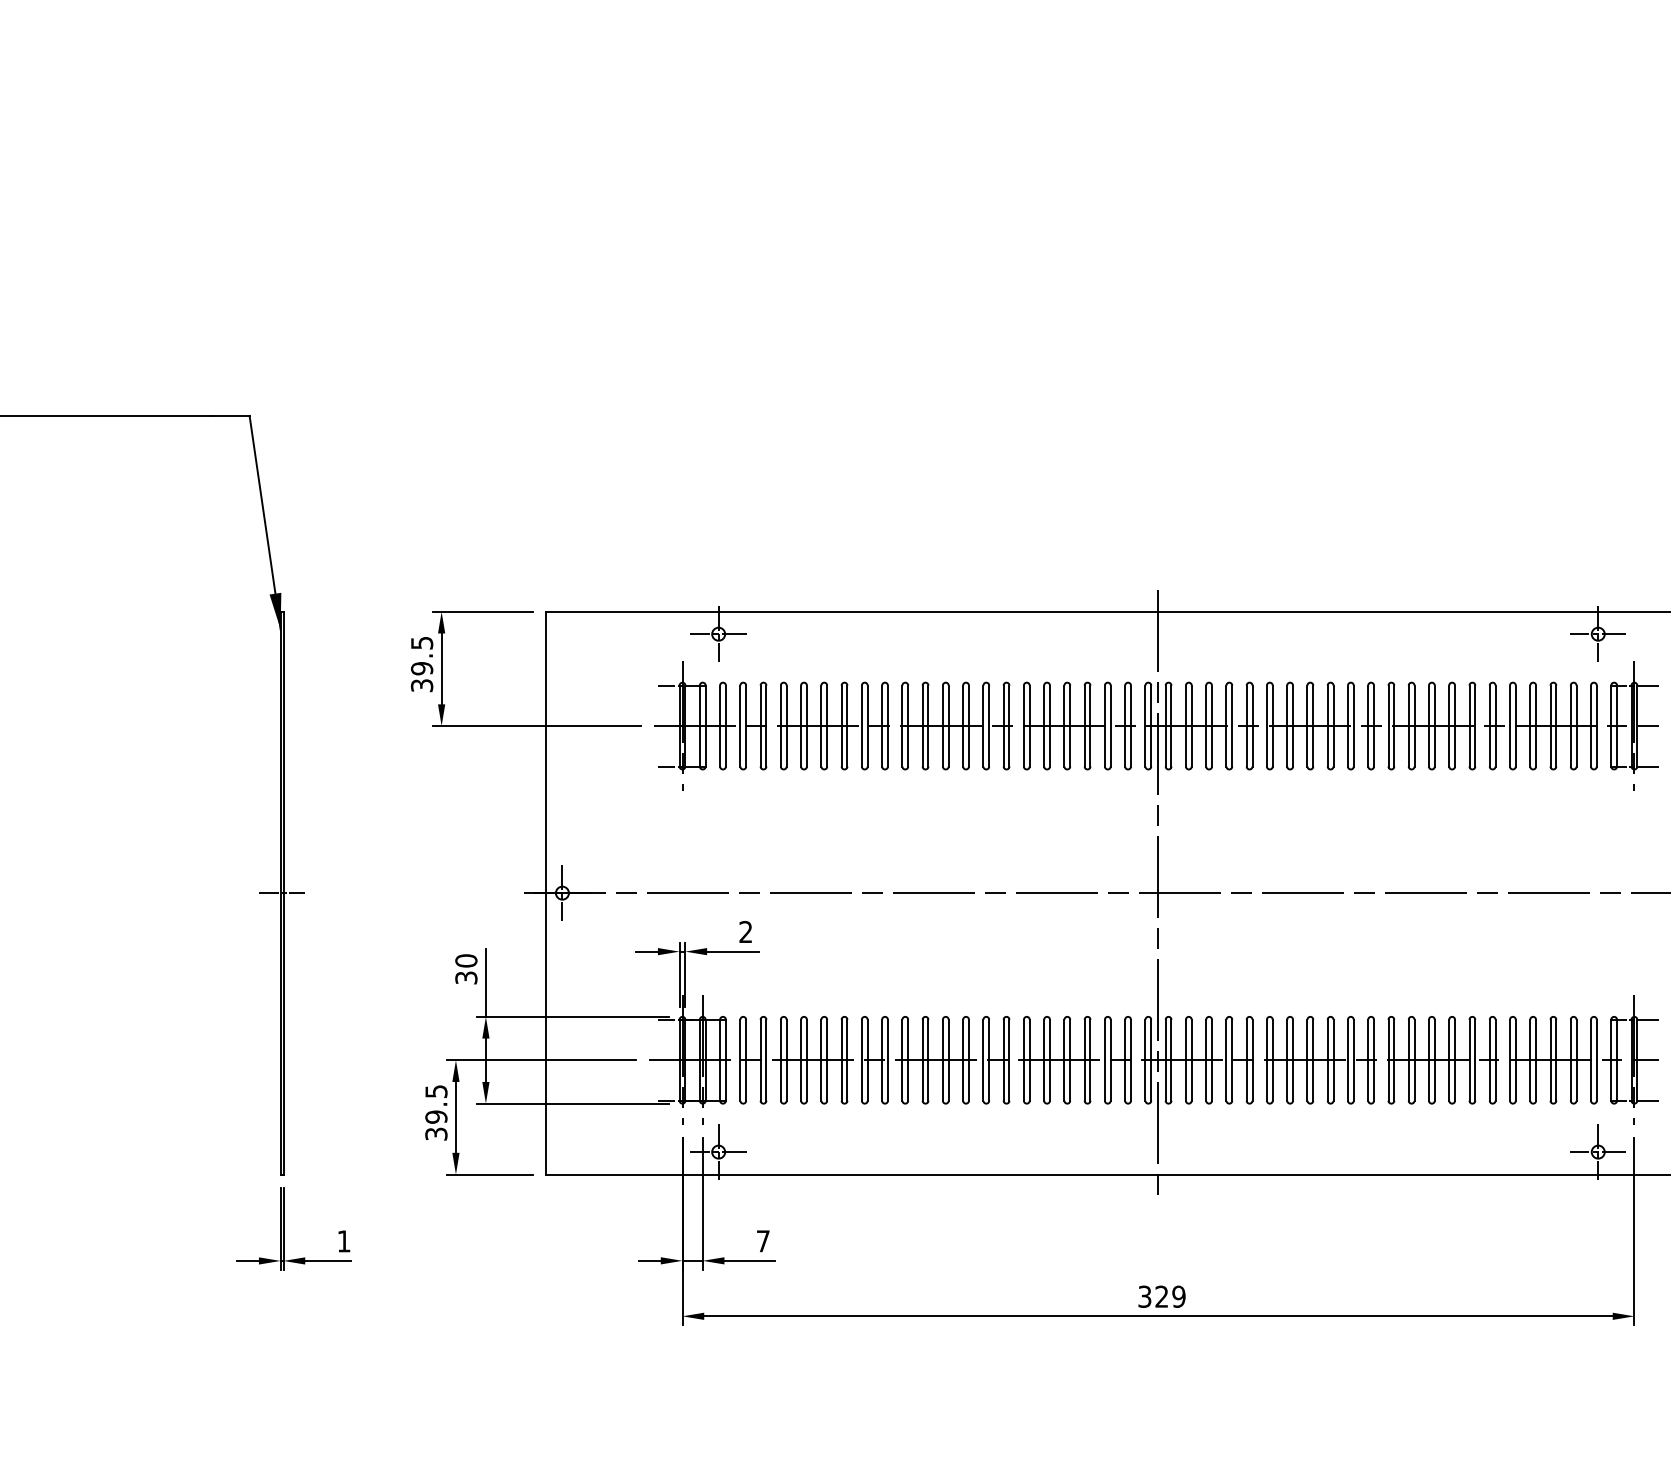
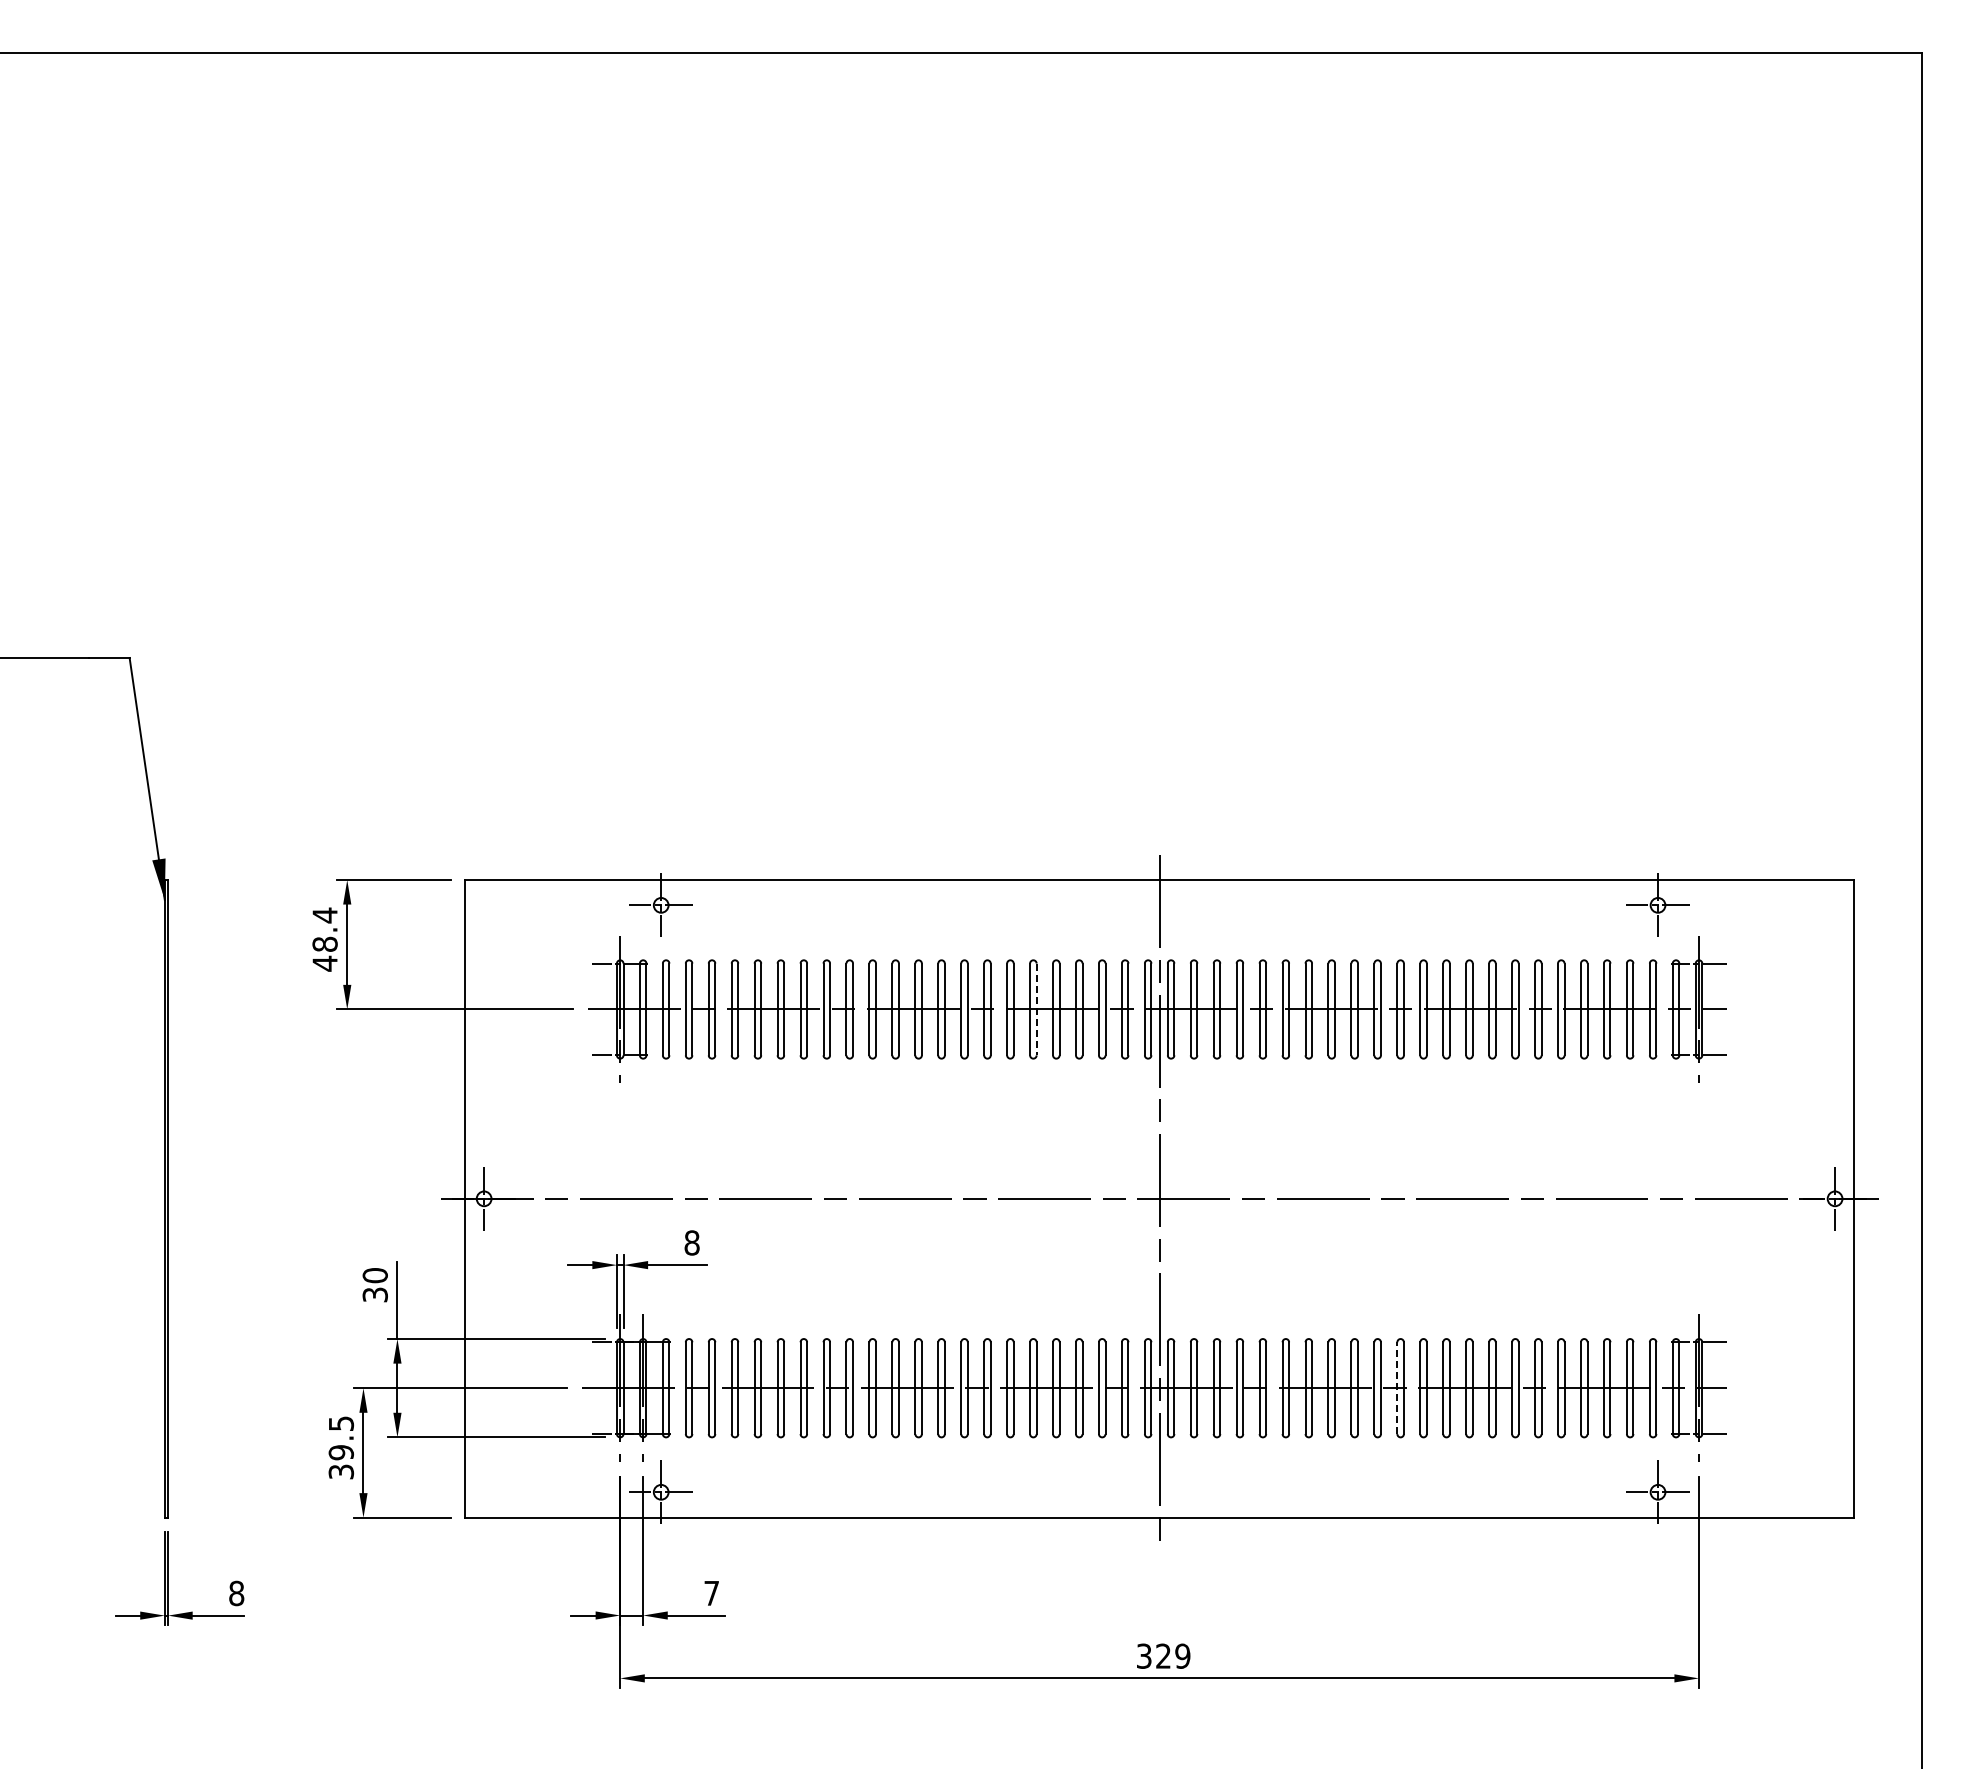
text: (421, 664) -> (324, 939), 39.5 -> 48.4
line: (1049, 726) -> (1036, 1009), solid -> dashed
line: (282, 892) -> (166, 1198), removed
text: (745, 931) -> (691, 1242), 2 -> 8
line: (1368, 1060) -> (1397, 1388), solid -> dashed
text: (343, 1241) -> (236, 1593), 1 -> 8

